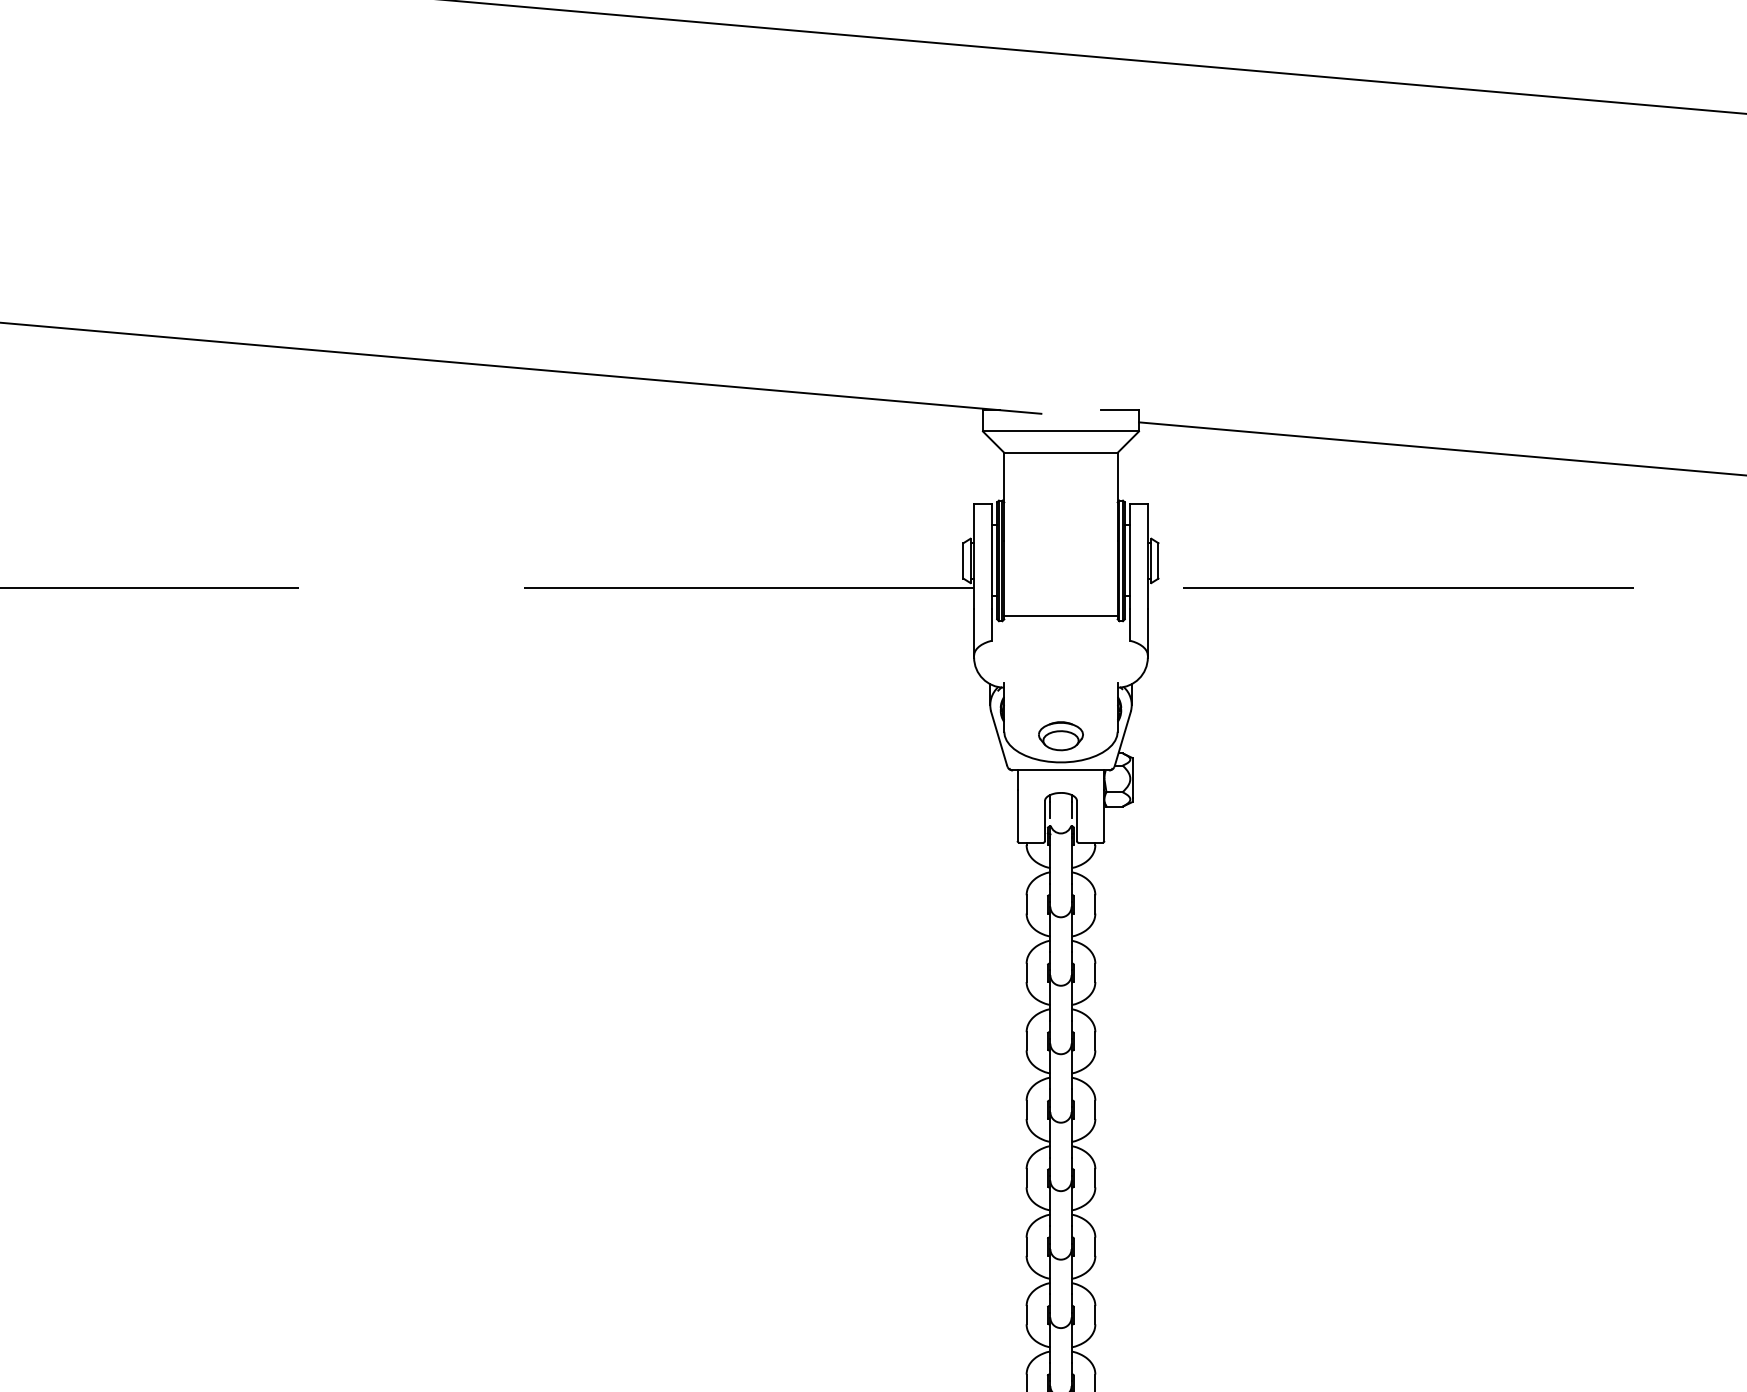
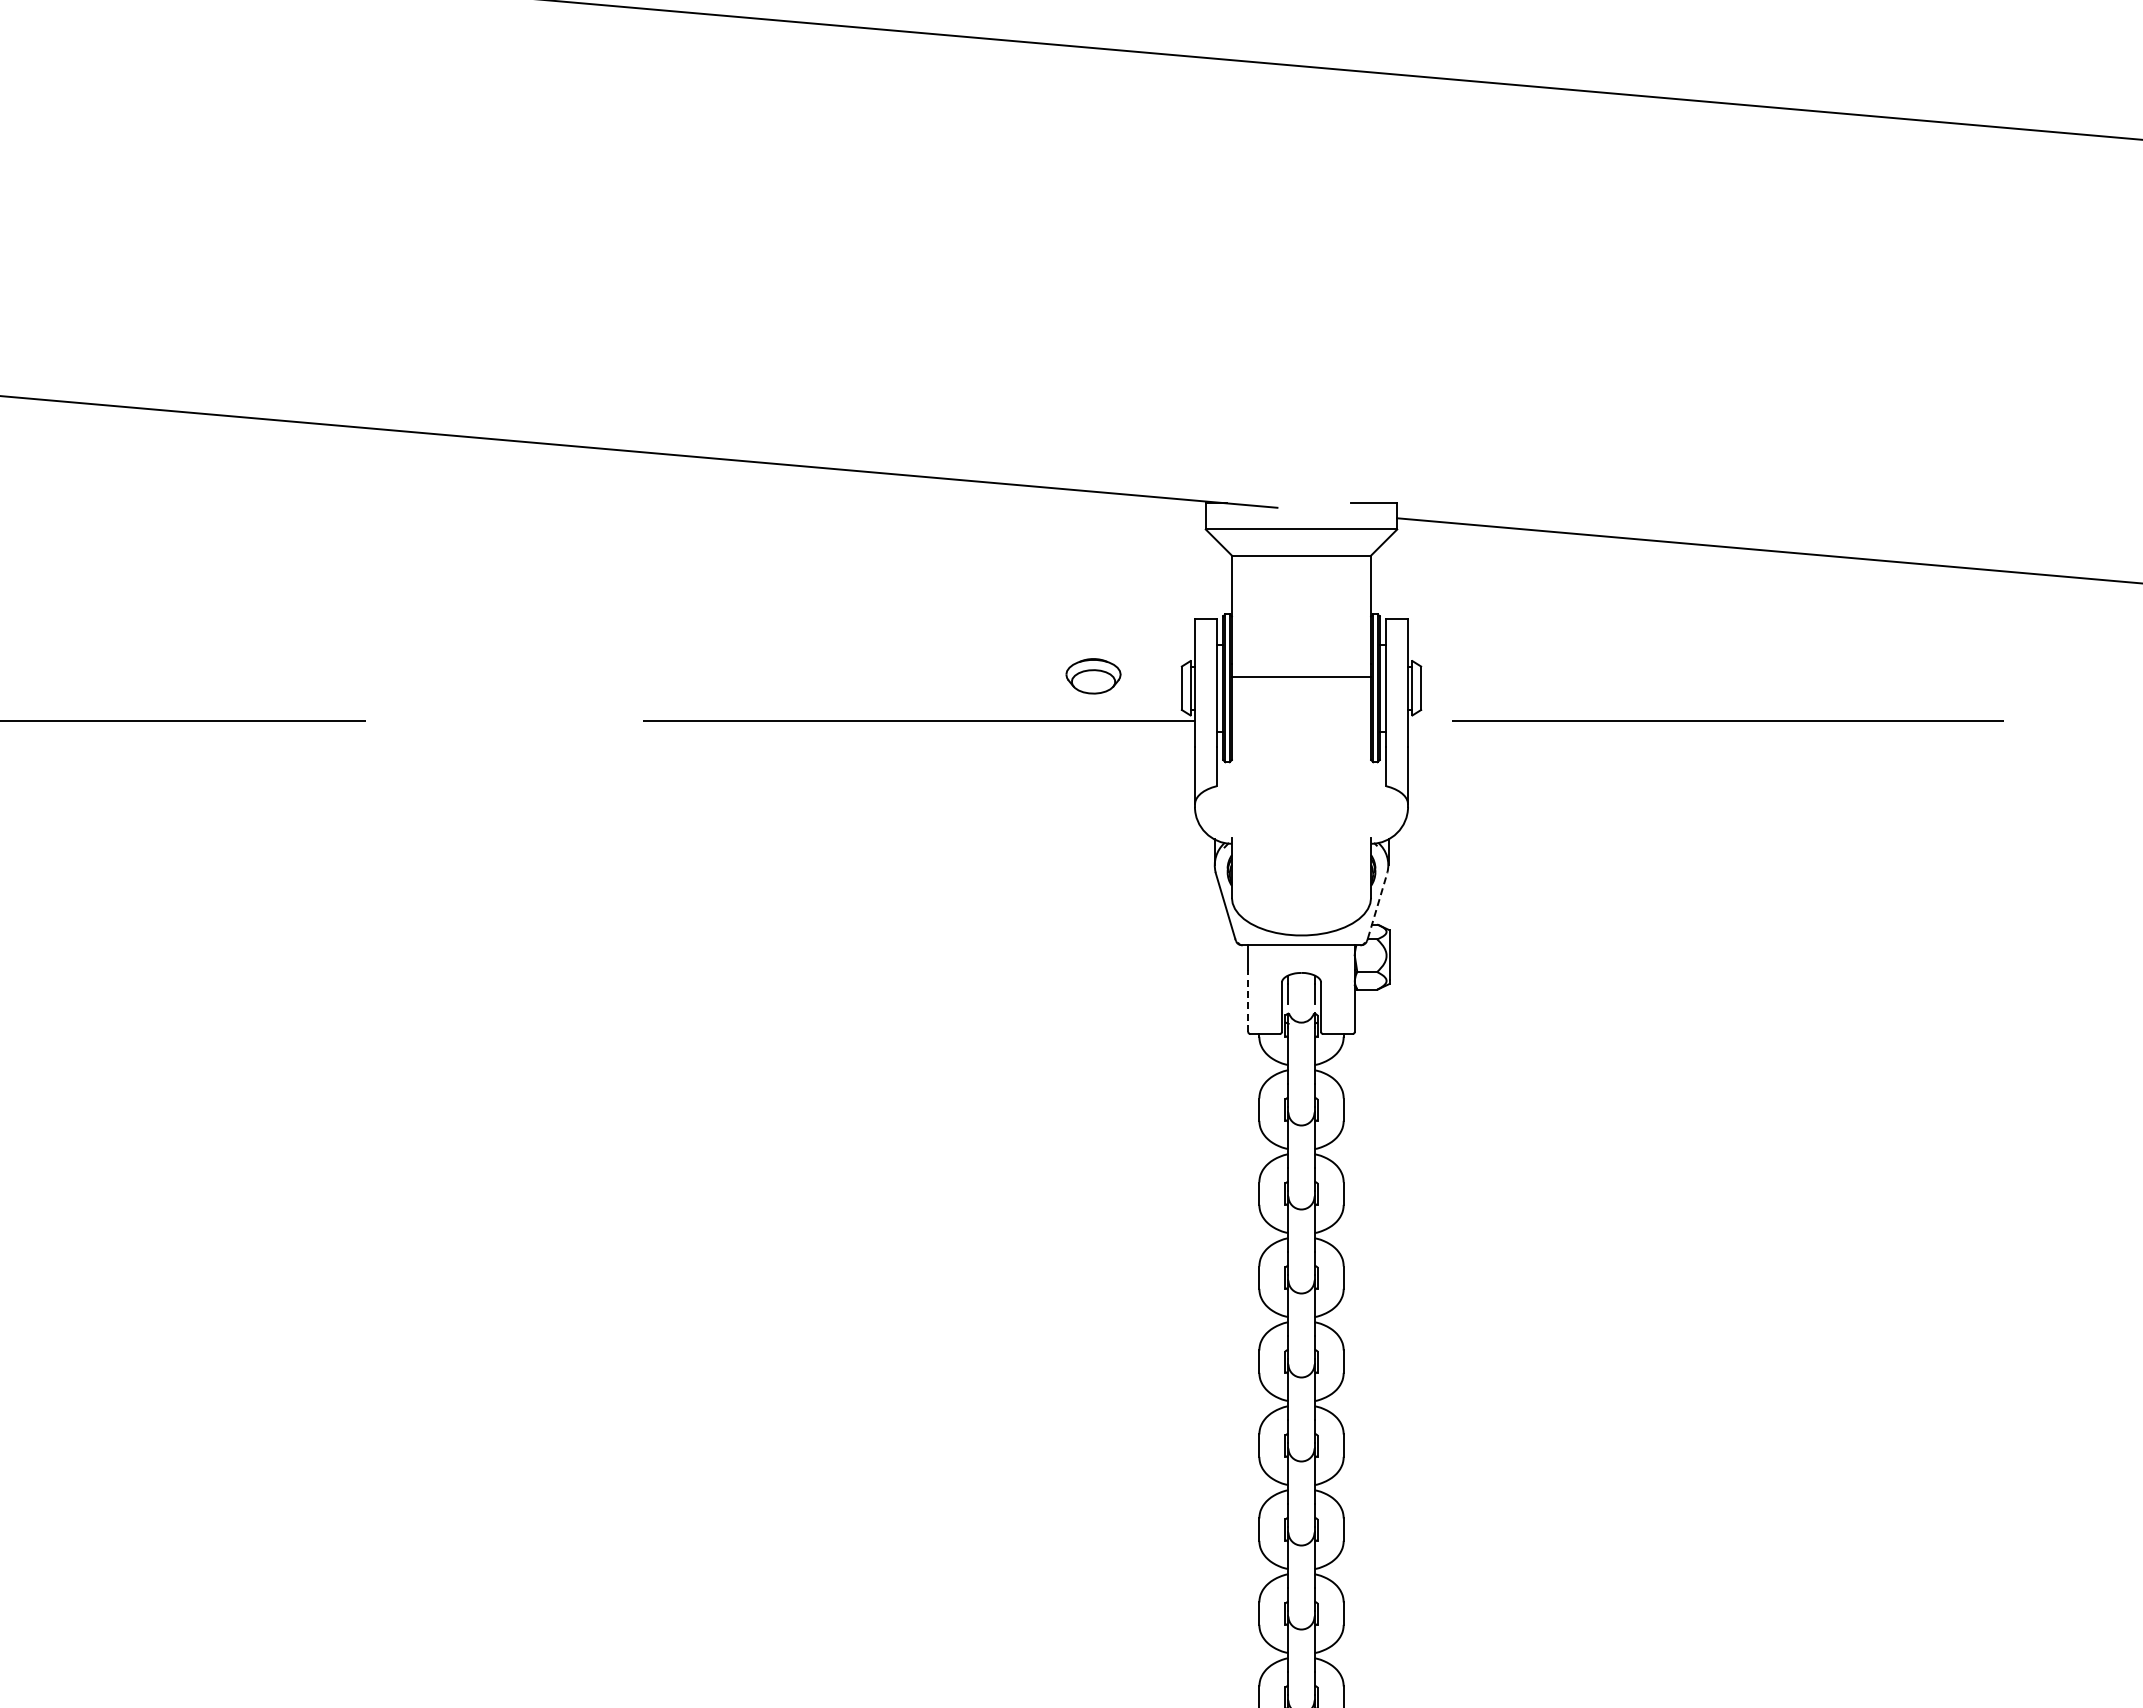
line: (1060, 615) -> (1301, 676), moved
part: (1060, 736) -> (1093, 676), moved
line: (1122, 737) -> (1377, 905), solid -> dashed
line: (1017, 815) -> (1248, 1000), solid -> dashed

